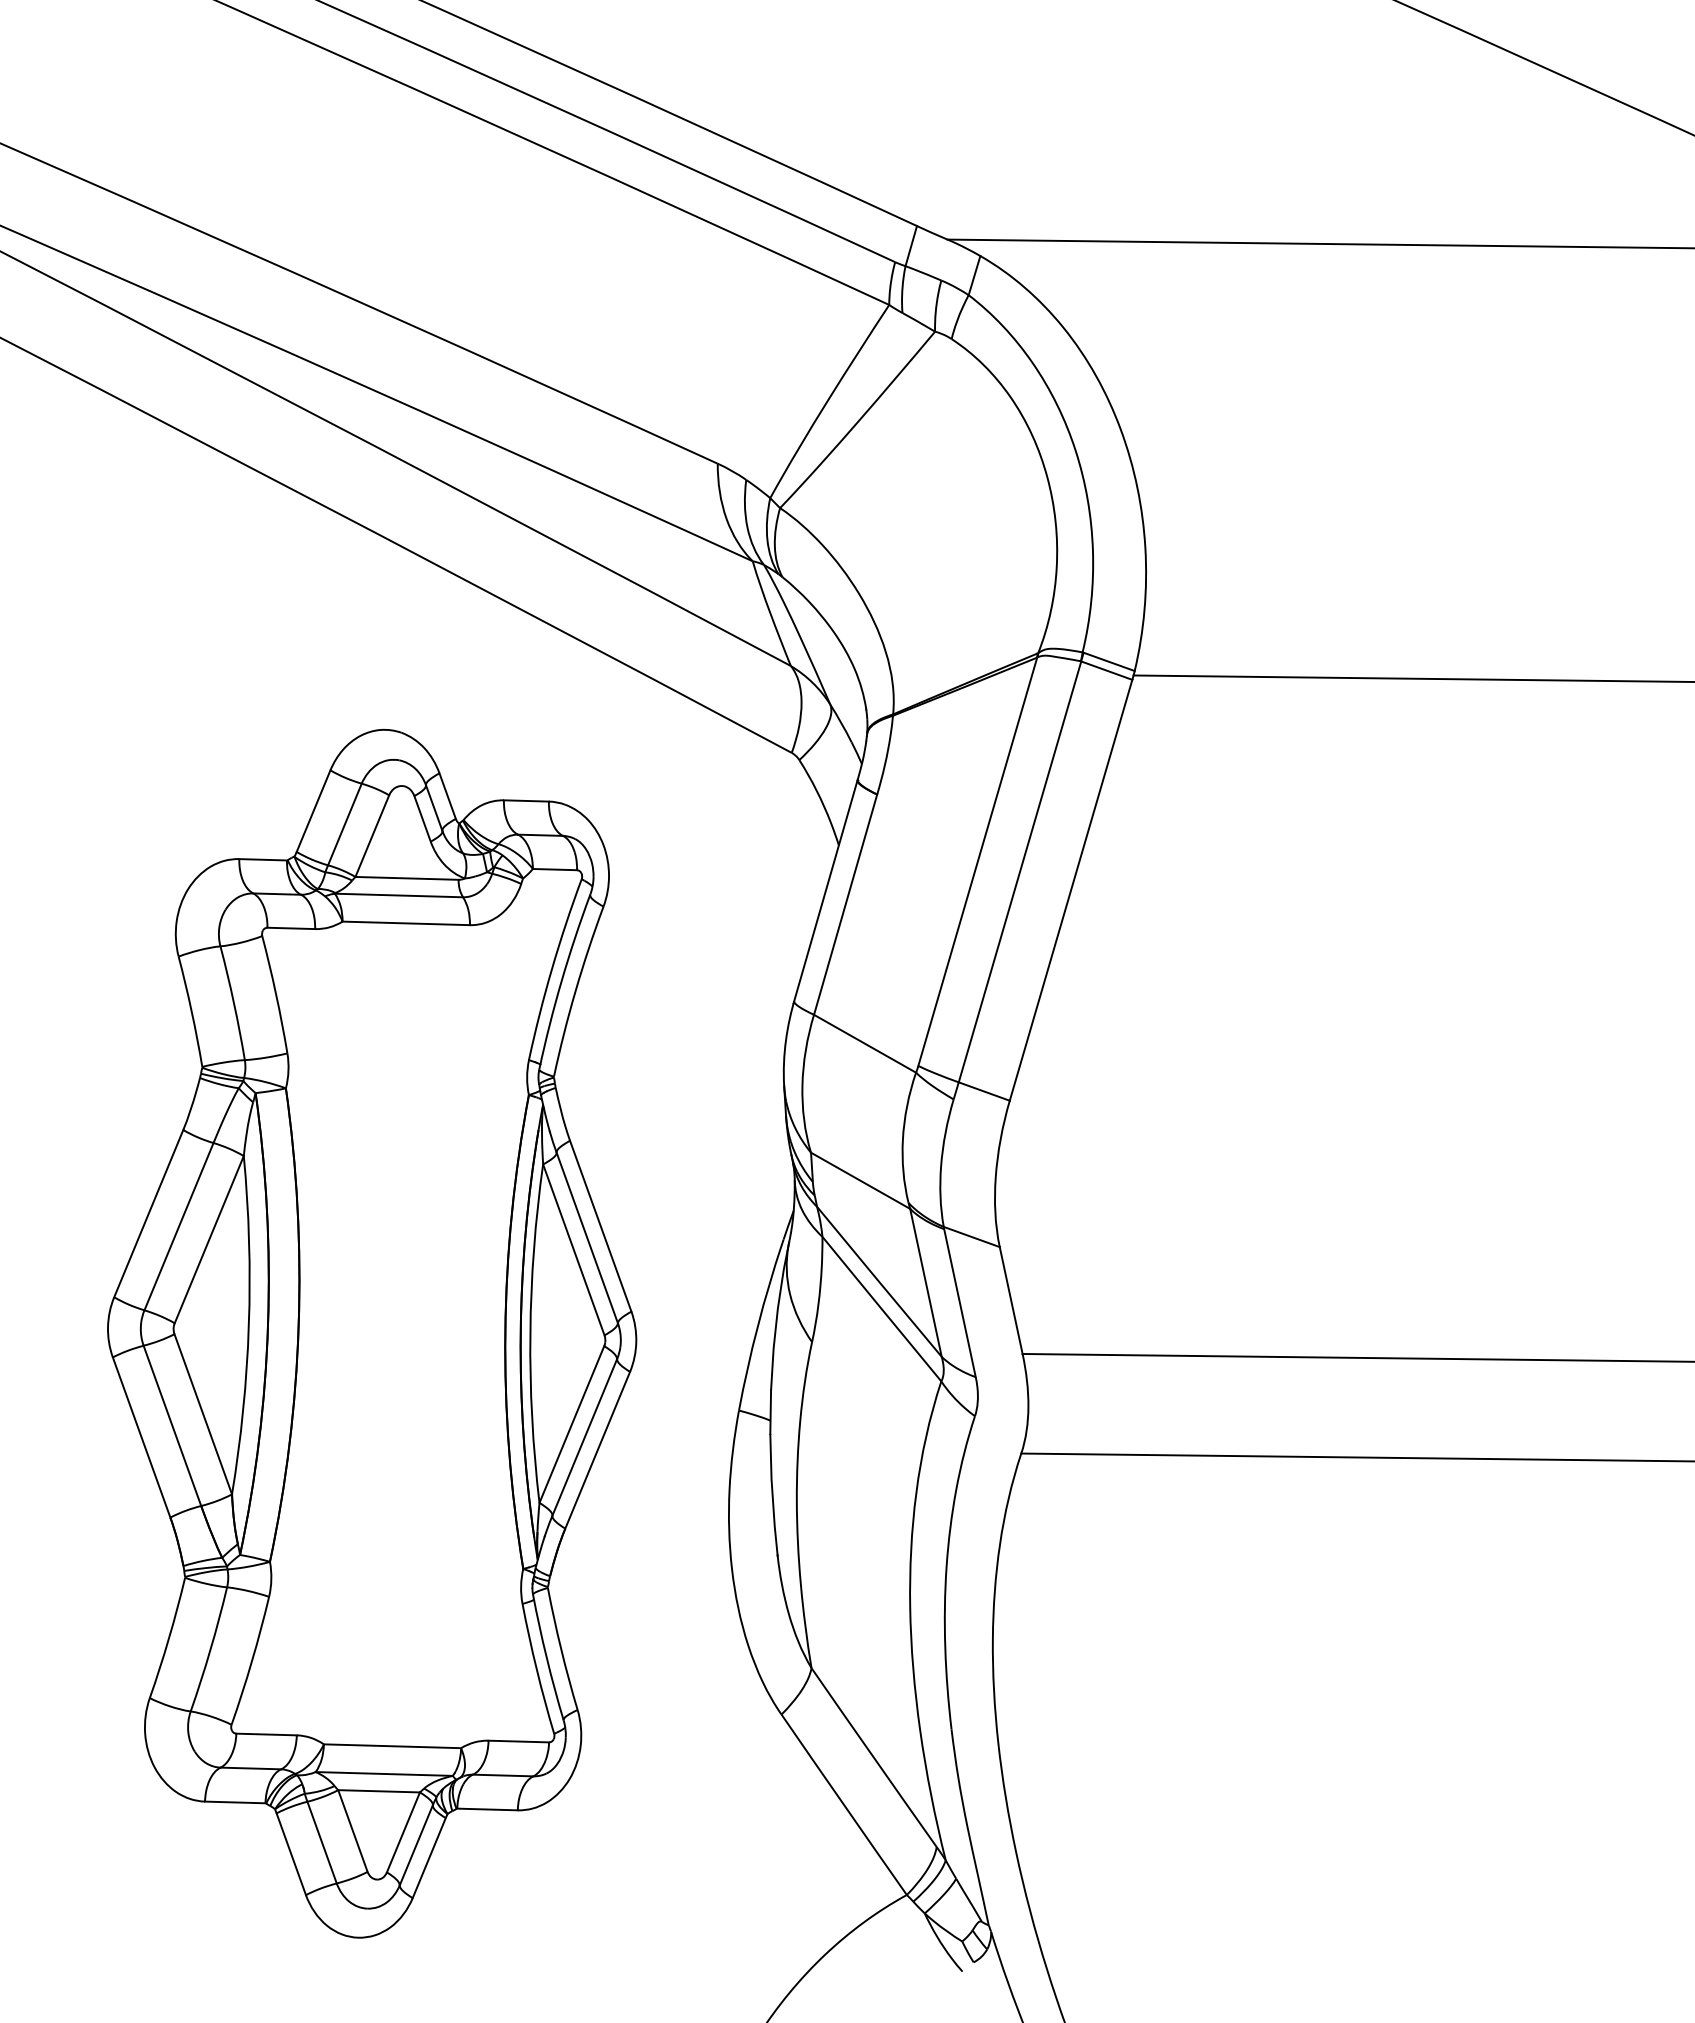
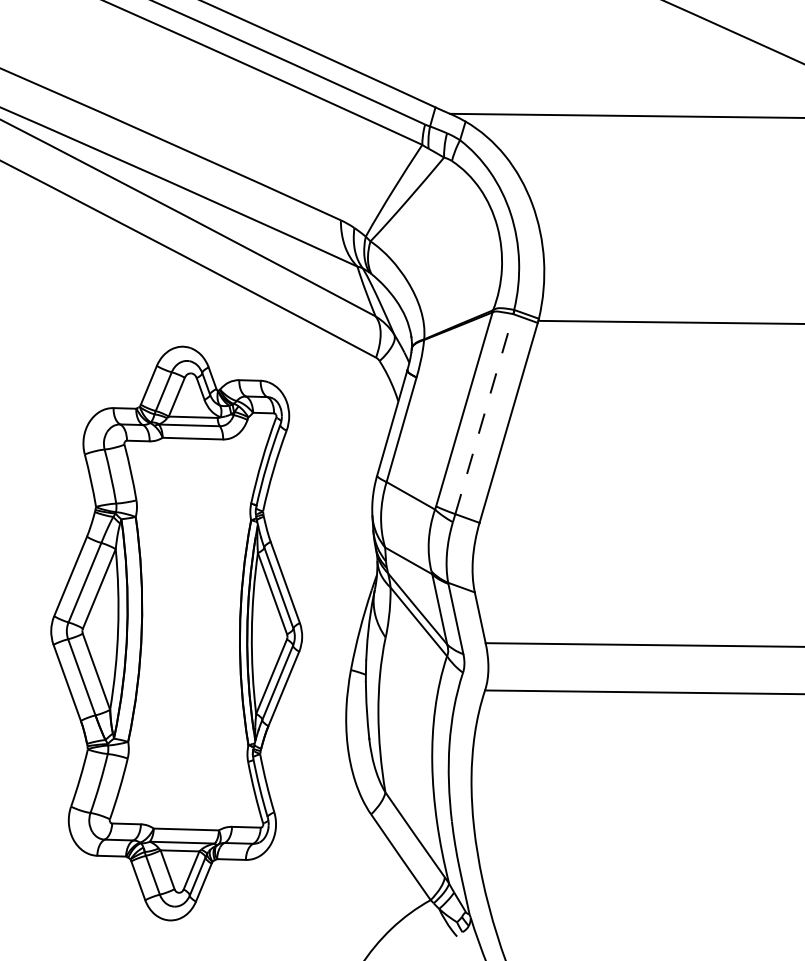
line: (1020, 870) -> (484, 413), solid -> dashed

